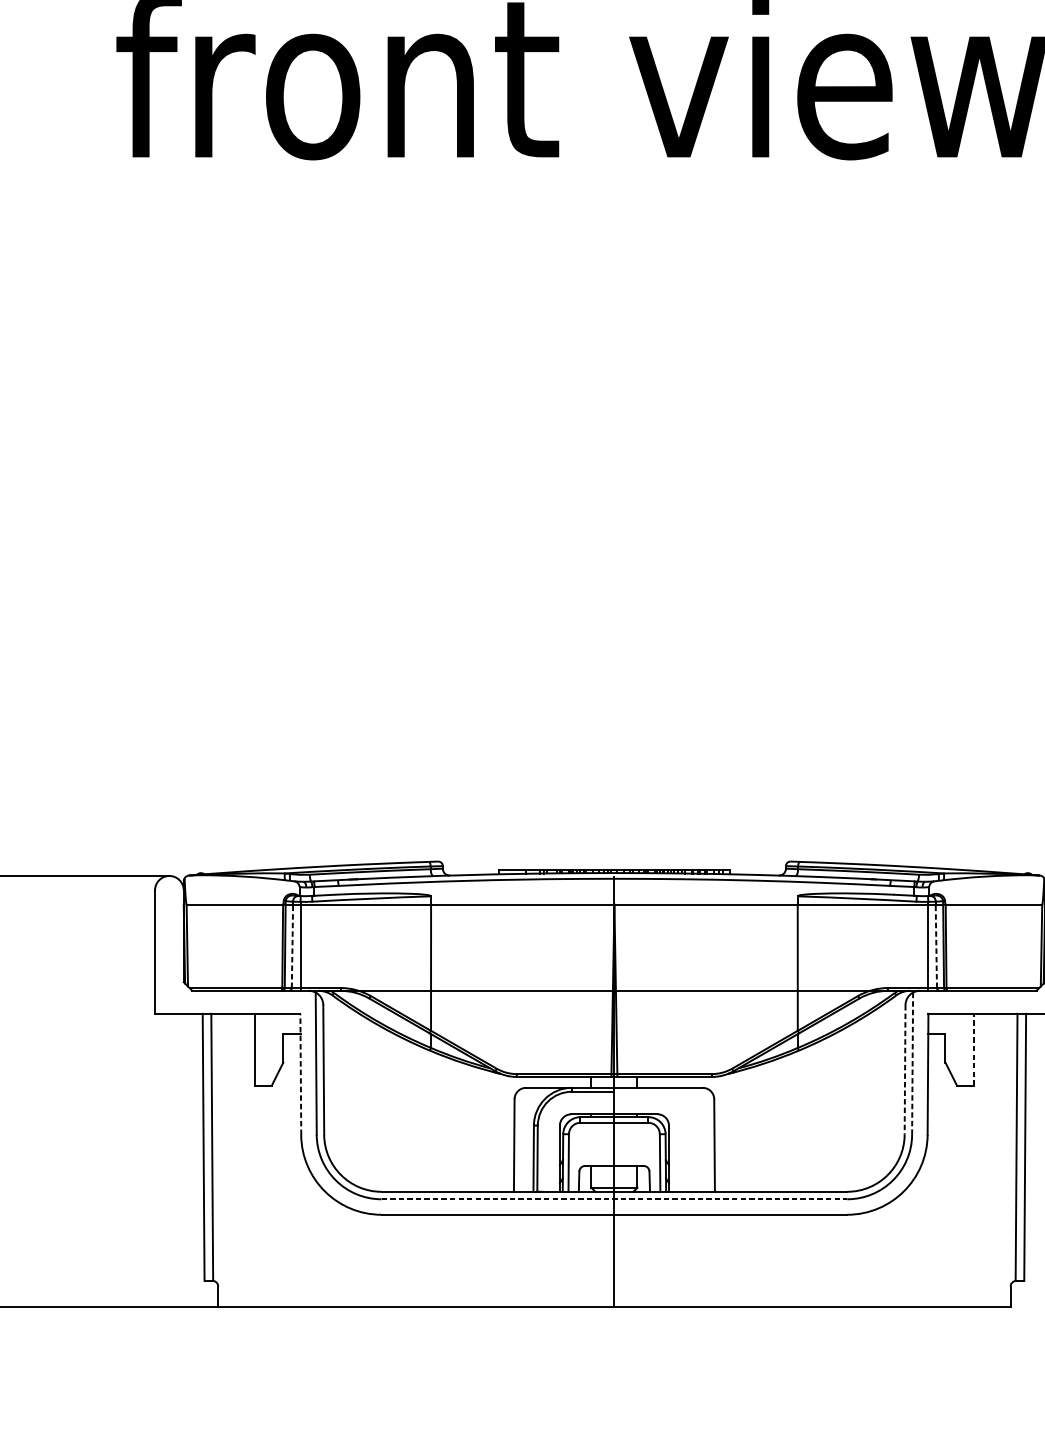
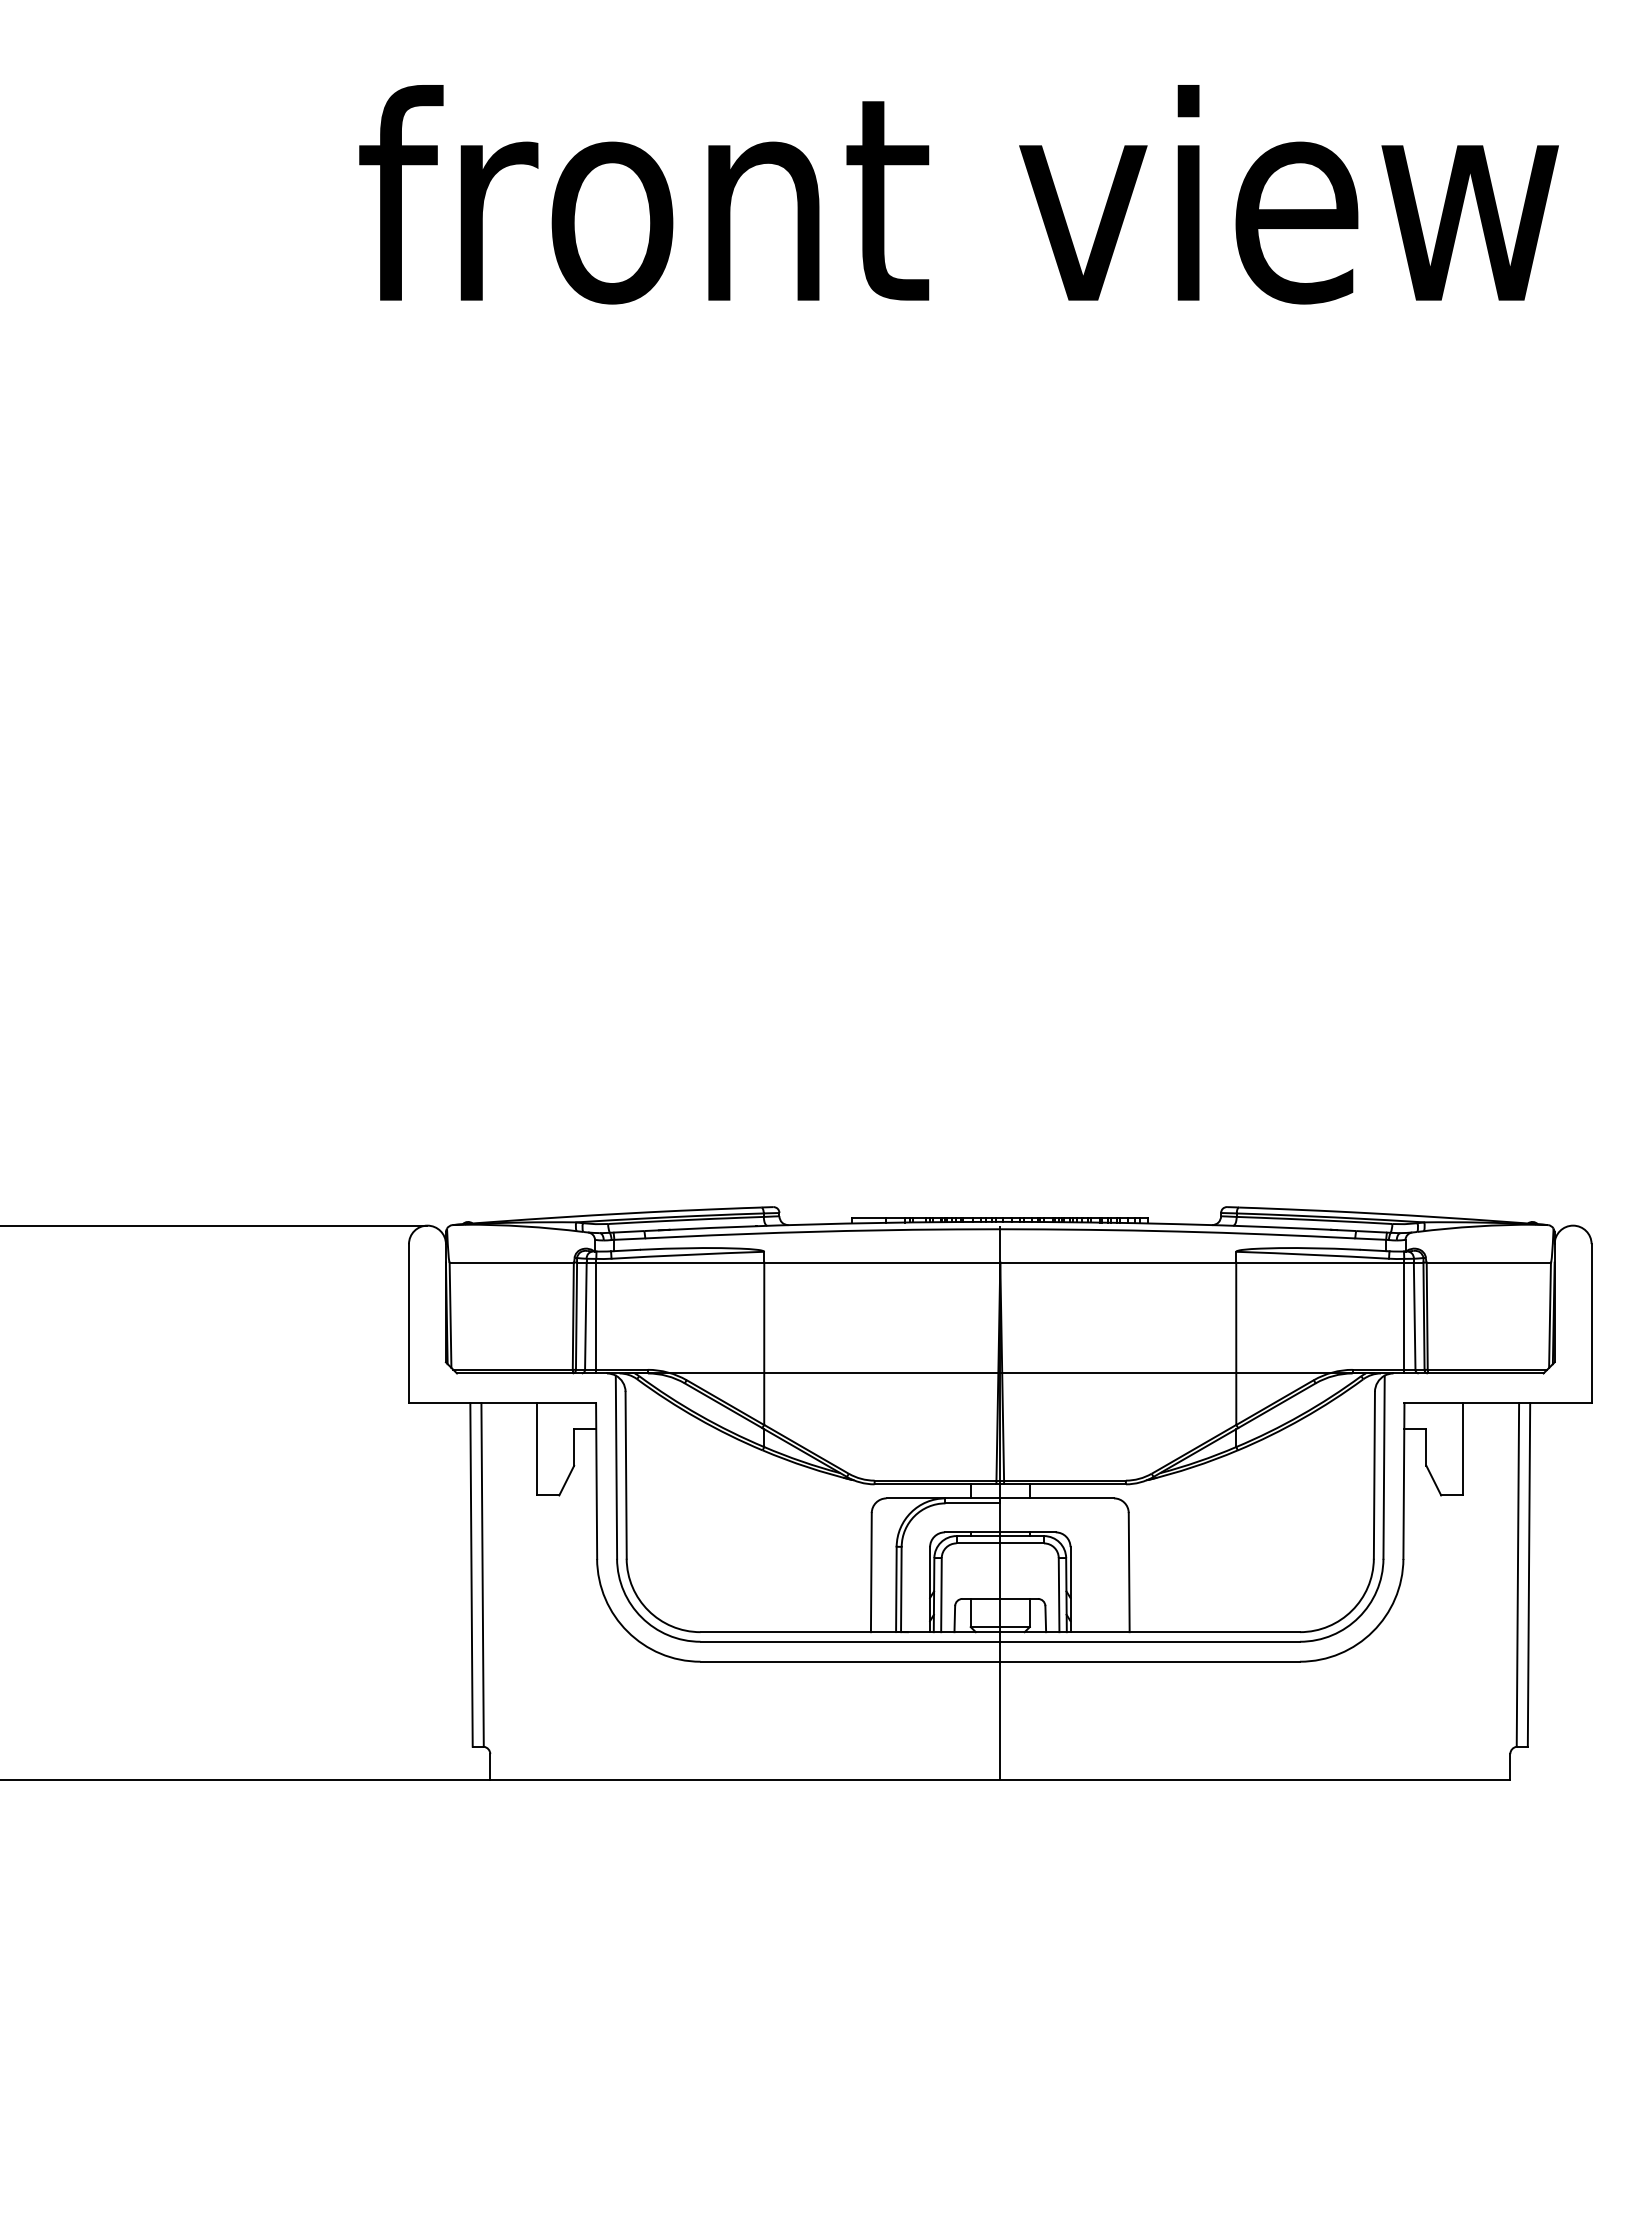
line: (292, 946) -> (585, 1316), dashed -> solid
line: (936, 946) -> (1414, 1316), dashed -> solid
line: (974, 1049) -> (1463, 1448), dashed -> solid
line: (912, 1063) -> (1384, 1467), dashed -> solid
line: (905, 1070) -> (1374, 1475), dashed -> solid
line: (300, 1074) -> (596, 1481), dashed -> solid
line: (614, 1199) -> (1000, 1641), dashed -> solid

